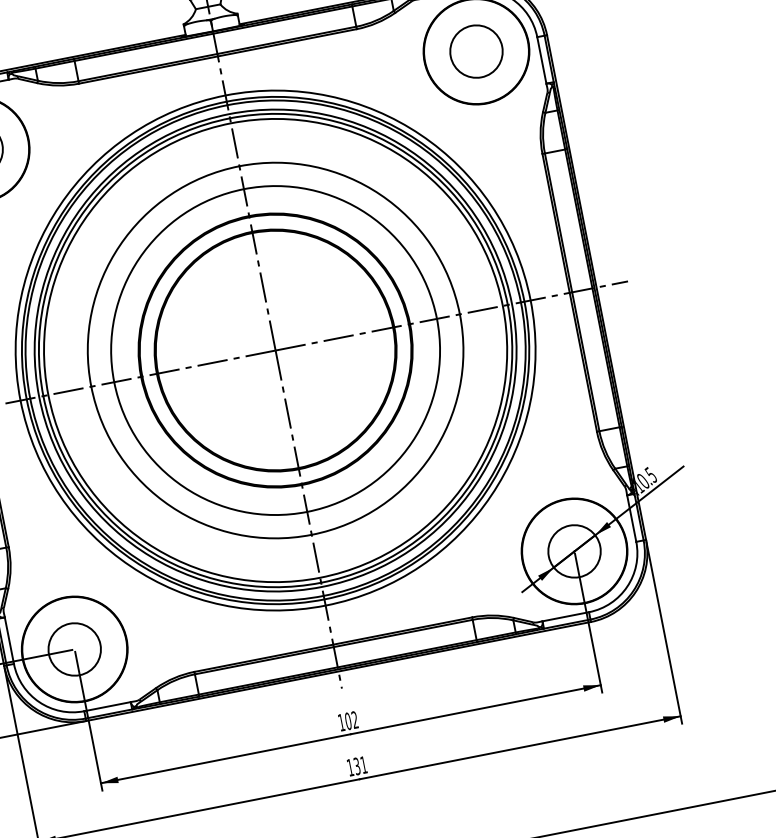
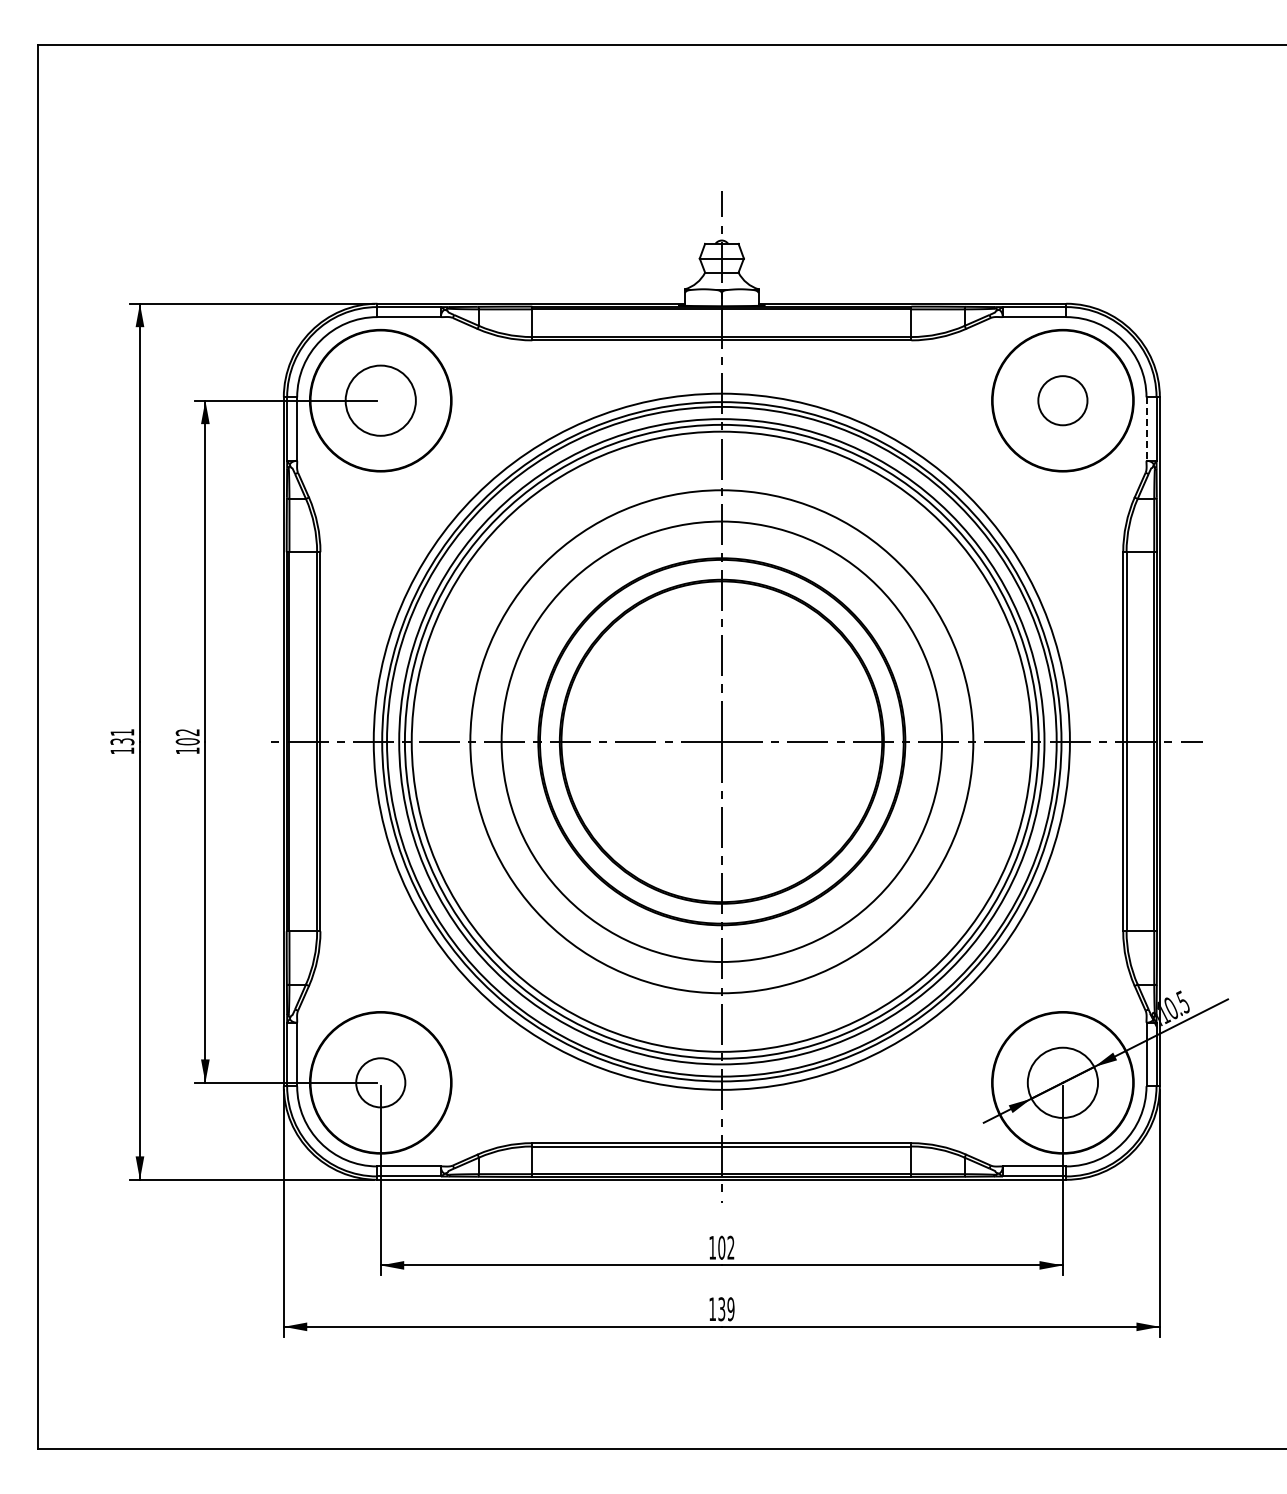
circle: (476, 51) -> (1062, 400), size x0.7
line: (541, 60) -> (1146, 429), solid -> dashed
circle: (74, 649) -> (380, 1082), size x0.7
text: (363, 765) -> (730, 1309), 131 -> 139

